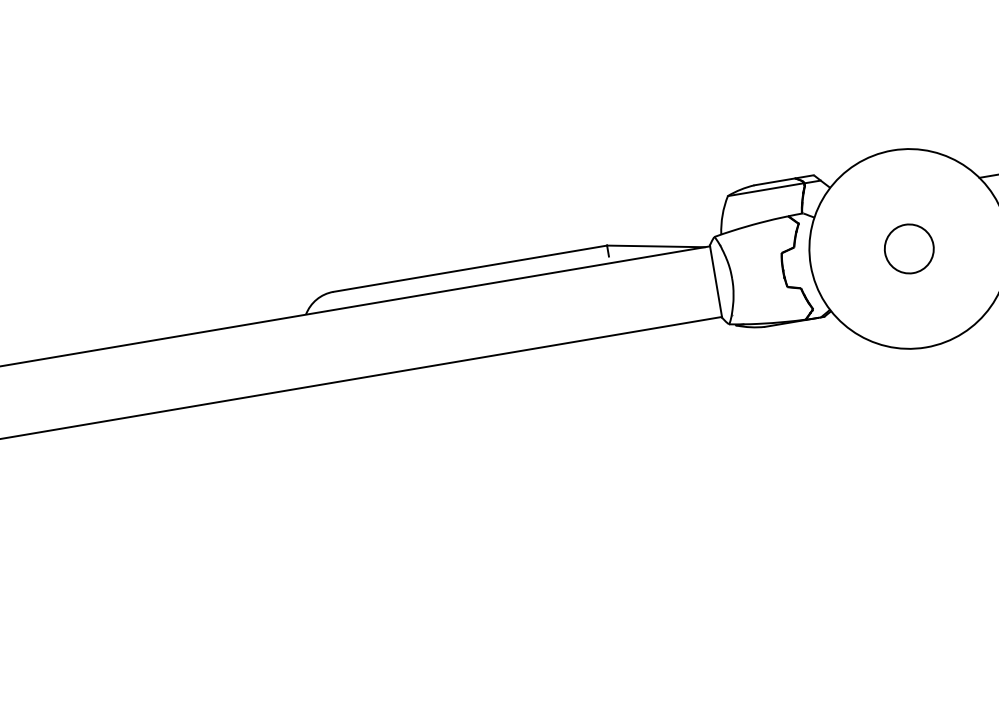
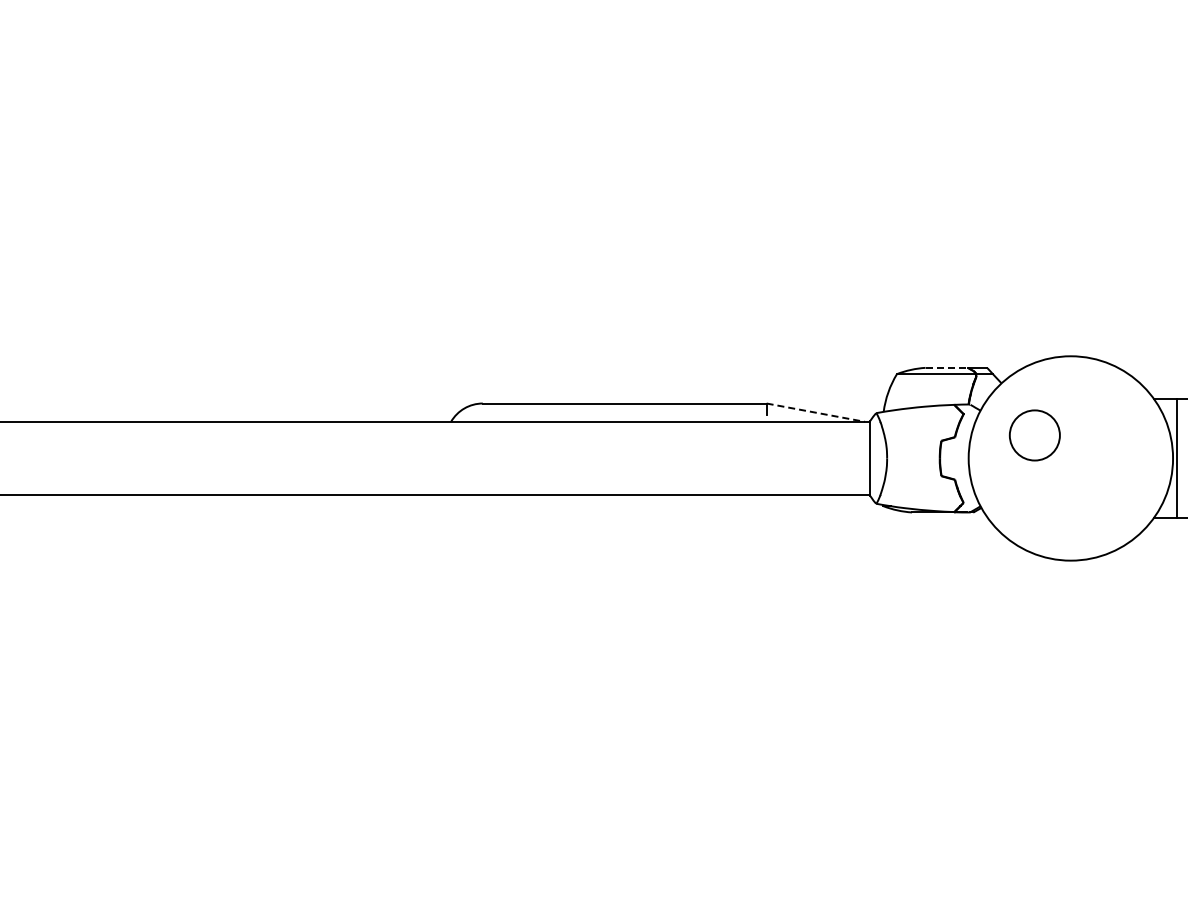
line: (775, 181) -> (947, 367), solid -> dashed
line: (656, 246) -> (816, 412), solid -> dashed
circle: (908, 249) -> (1034, 435), moved

